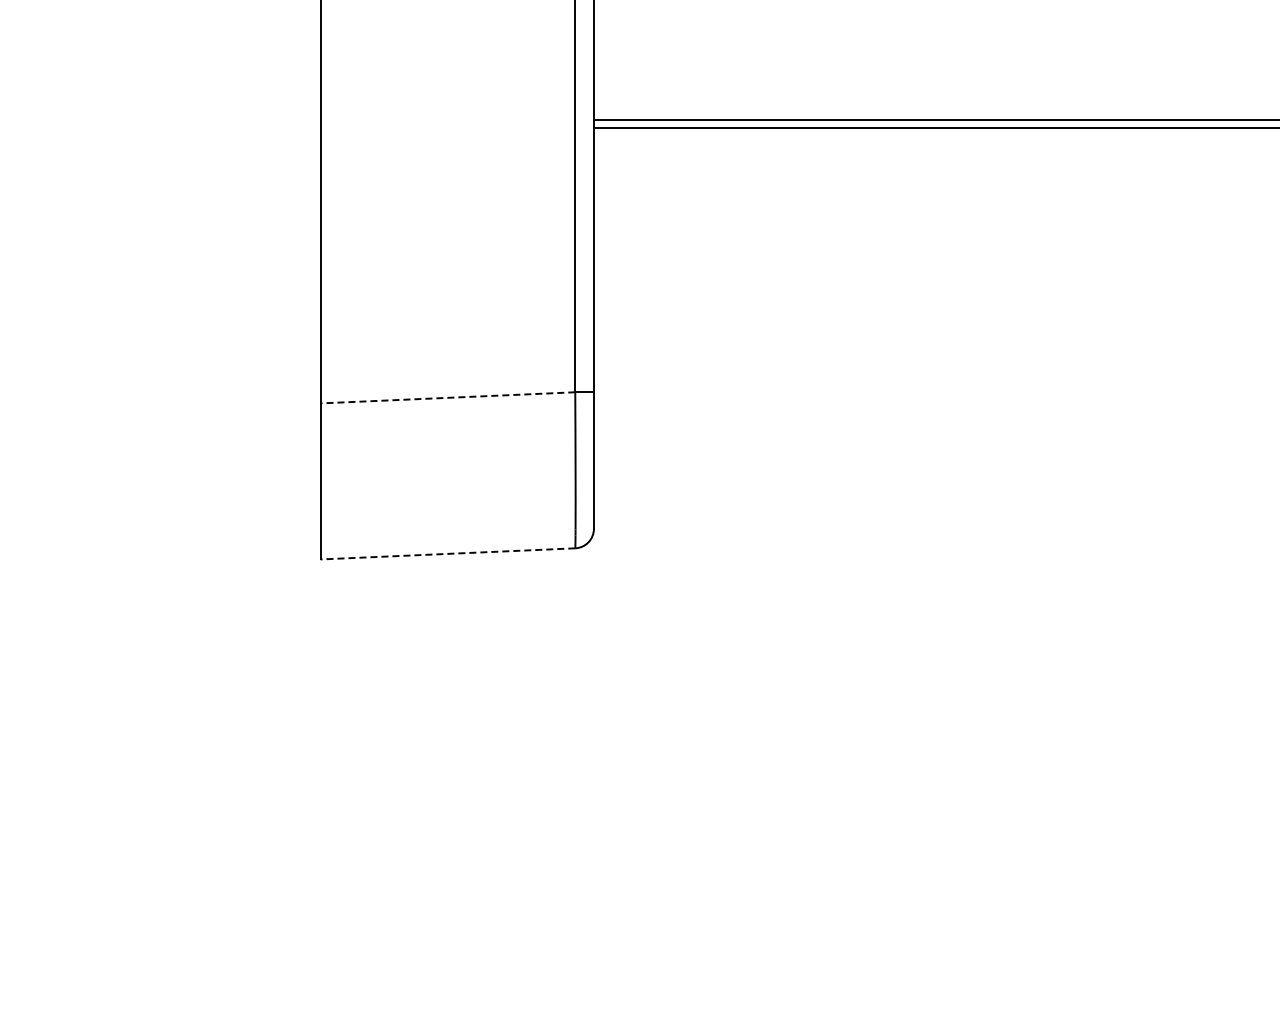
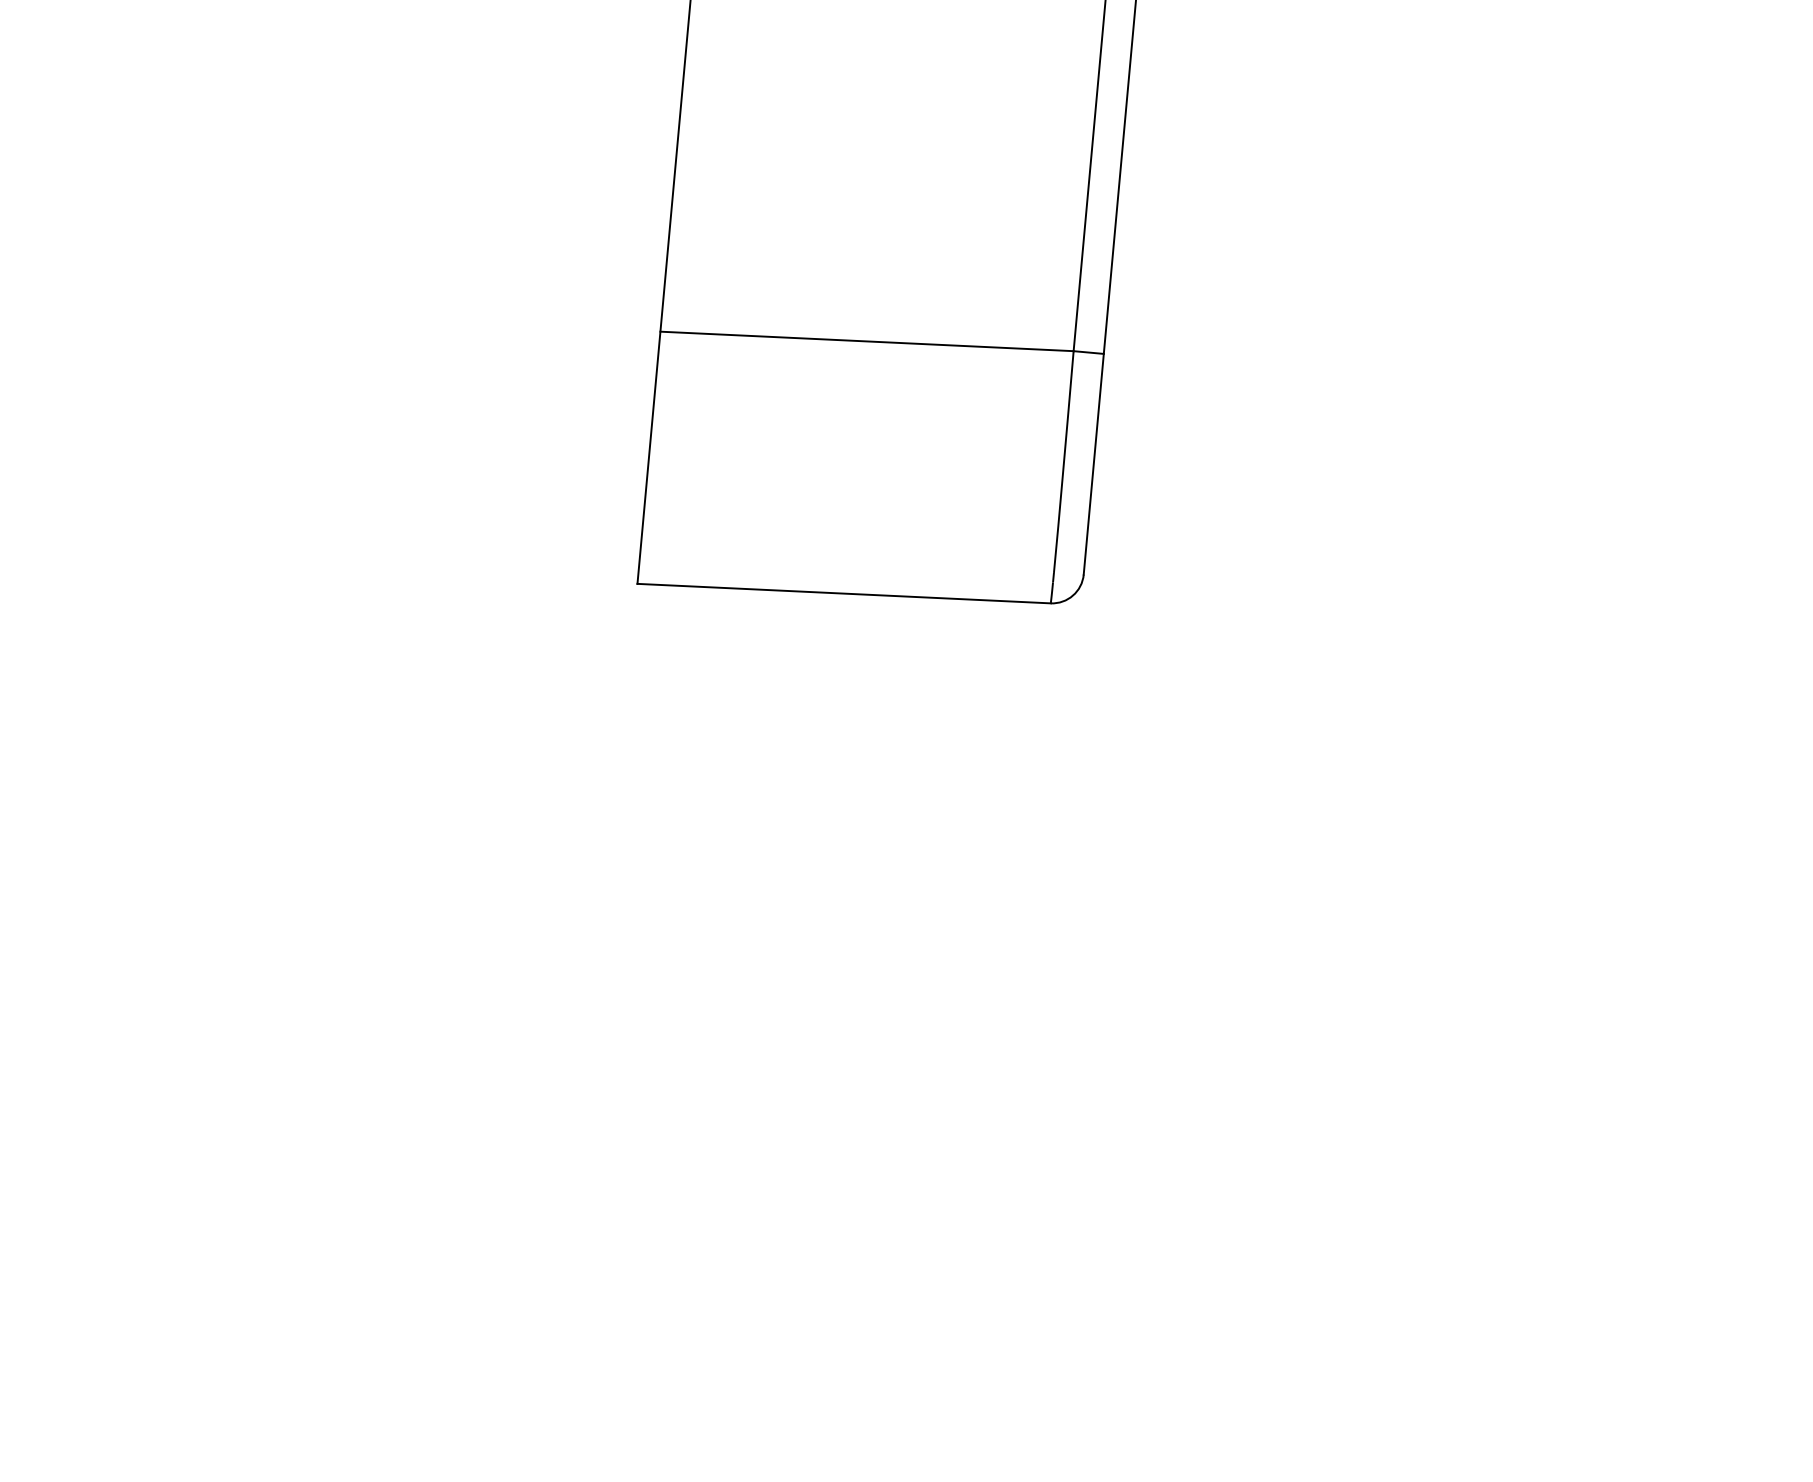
line: (447, 397) -> (866, 340), dashed -> solid
line: (447, 553) -> (843, 592), dashed -> solid

